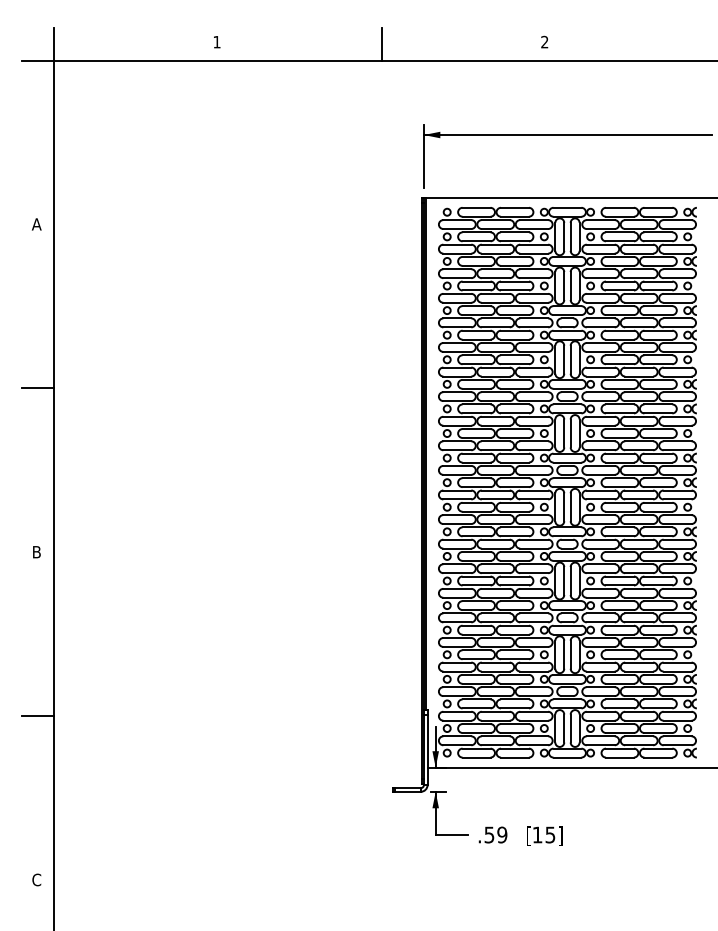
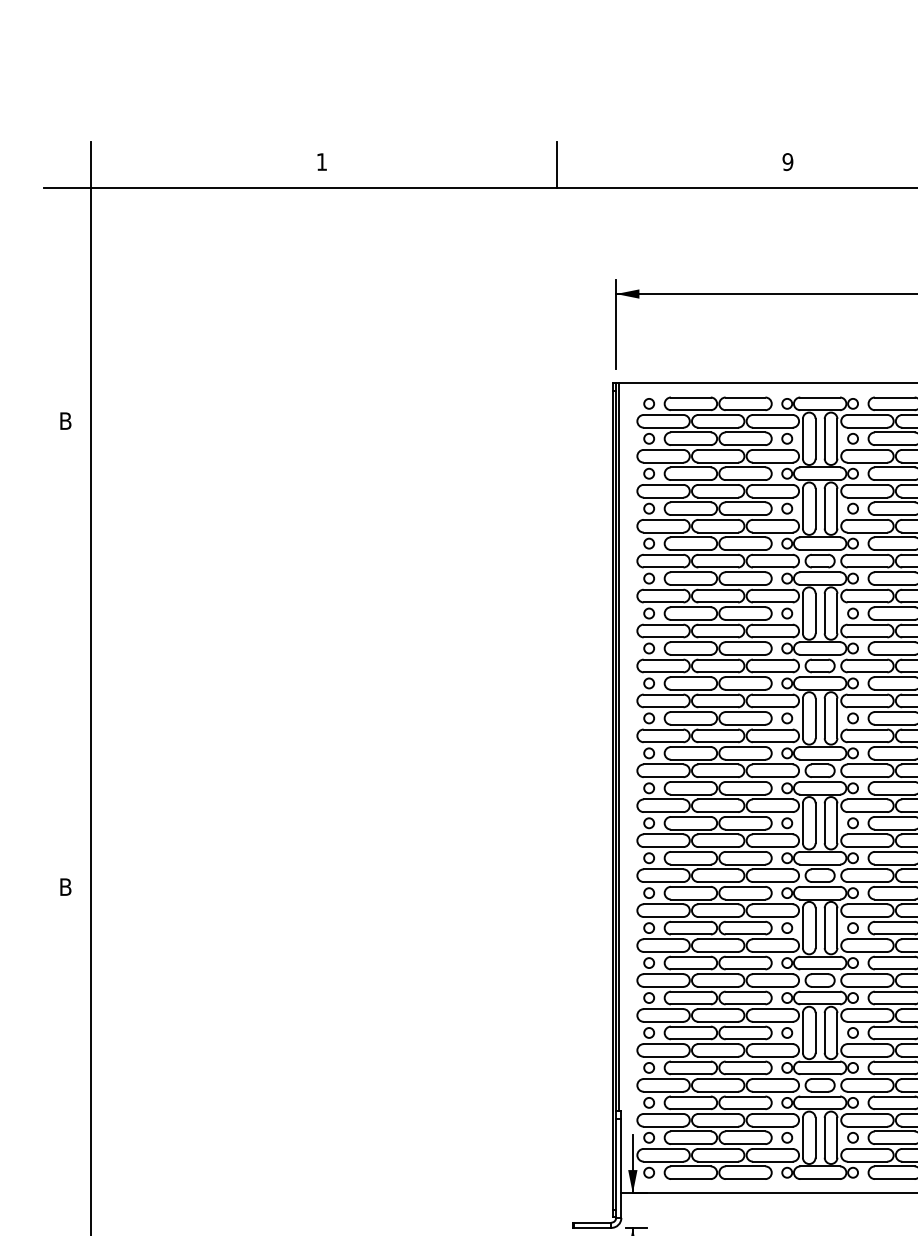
text: (544, 42) -> (787, 162), 2 -> 9
text: (36, 224) -> (65, 421), A -> B
line: (37, 388) -> (66, 654), removed
line: (37, 716) -> (66, 1120), removed

